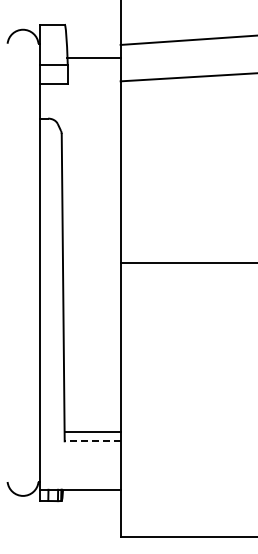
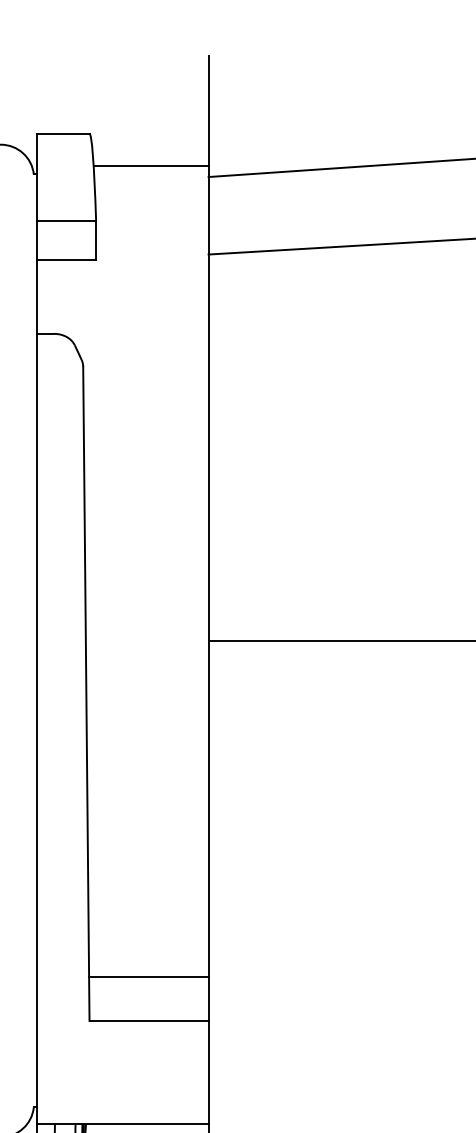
line: (93, 57) -> (150, 165), moved
line: (92, 431) -> (148, 976), moved
line: (92, 441) -> (148, 1021), dashed -> solid

